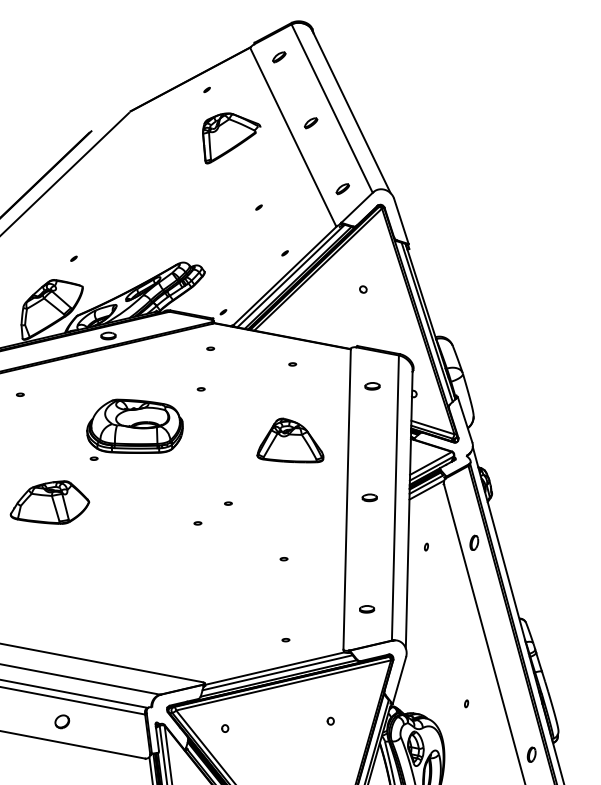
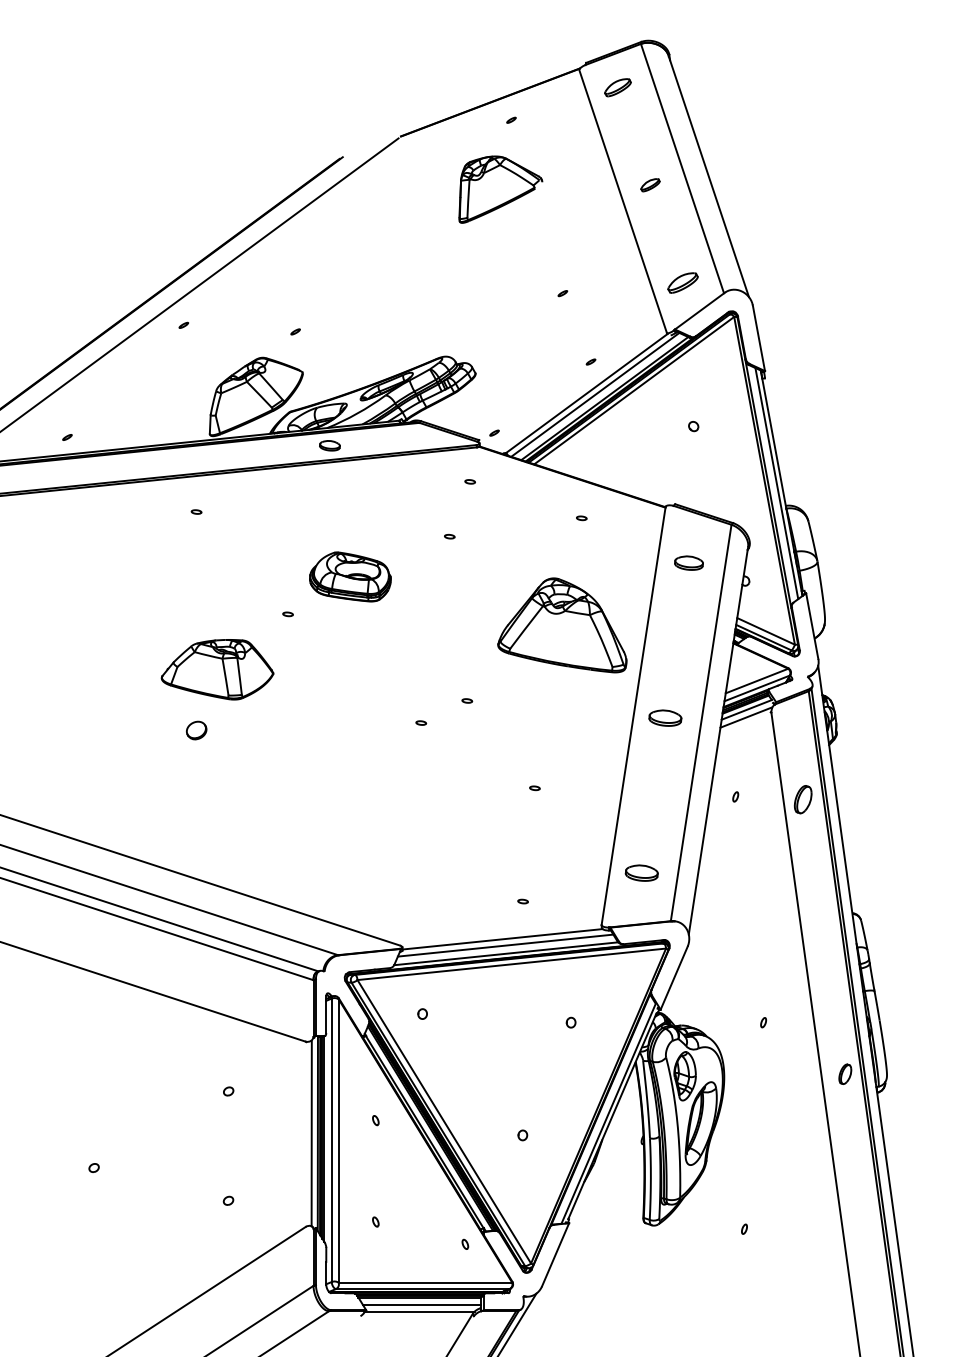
part: (278, 57) -> (617, 87), size x1.4
part: (231, 136) -> (500, 189), moved
part: (342, 188) -> (682, 282), size x1.6
part: (372, 385) -> (689, 562), size x1.4
part: (134, 426) -> (350, 576), size x0.6
part: (288, 441) -> (561, 625), size x1.4
part: (369, 497) -> (665, 717), size x1.6
part: (473, 542) -> (802, 799), size x1.4
part: (366, 608) -> (641, 872), size x1.6
part: (62, 721) -> (196, 730), moved
part: (531, 754) -> (845, 1073), moved

